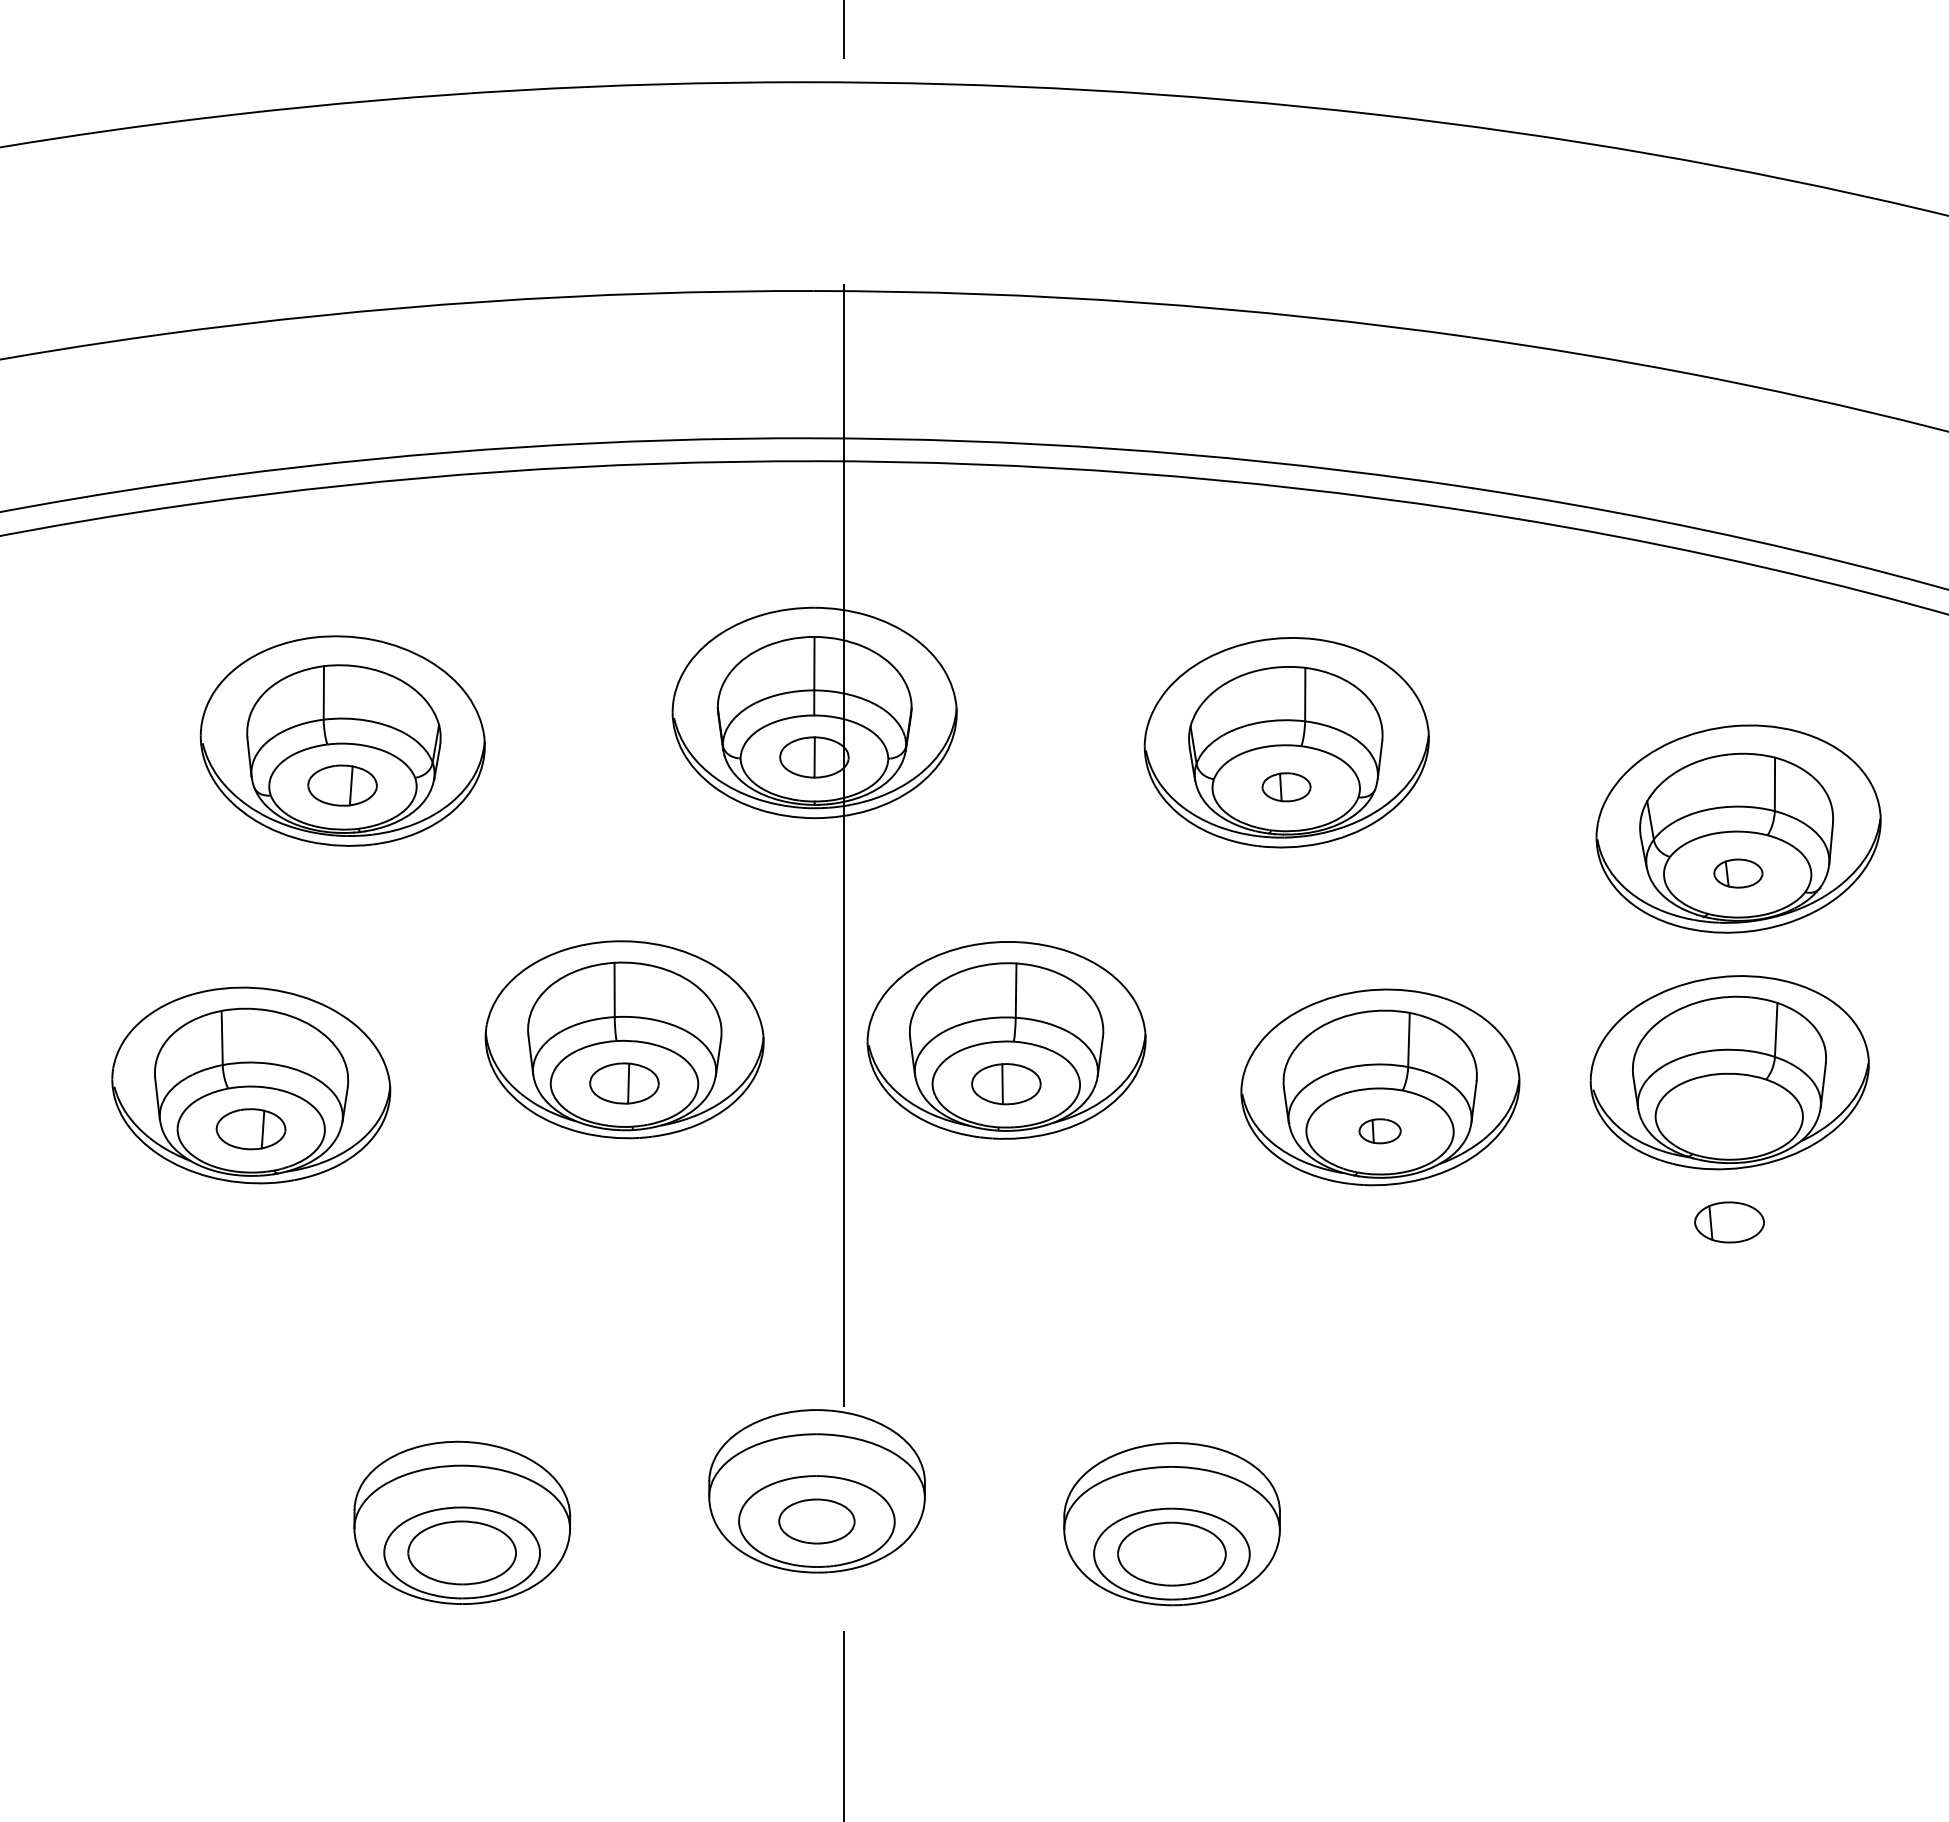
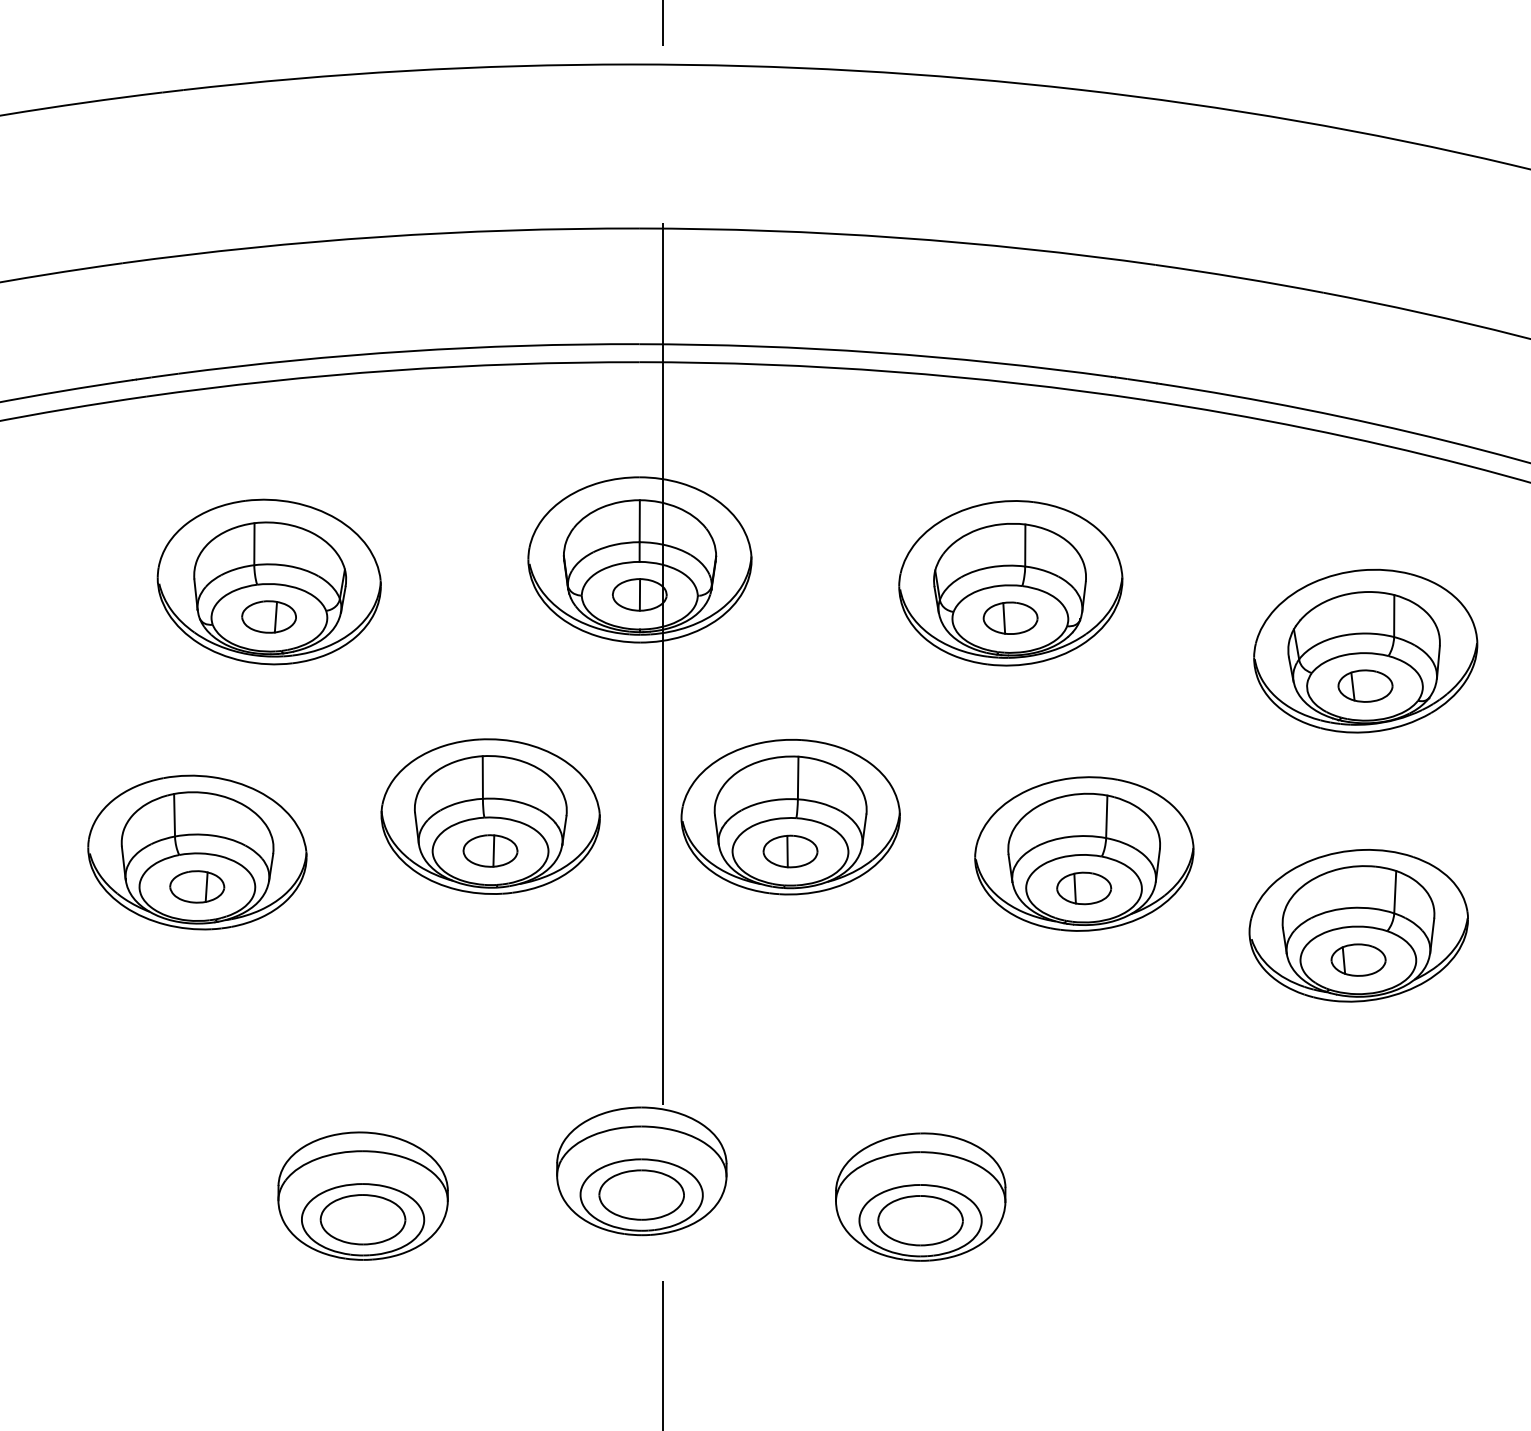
part: (1286, 787) -> (1010, 618), size x1.43
part: (1738, 873) -> (1365, 686), size x1.43
part: (1729, 1072) -> (1358, 925), moved
part: (1379, 1131) -> (1083, 888), size x1.67
part: (816, 1521) -> (641, 1195), size x1.43

